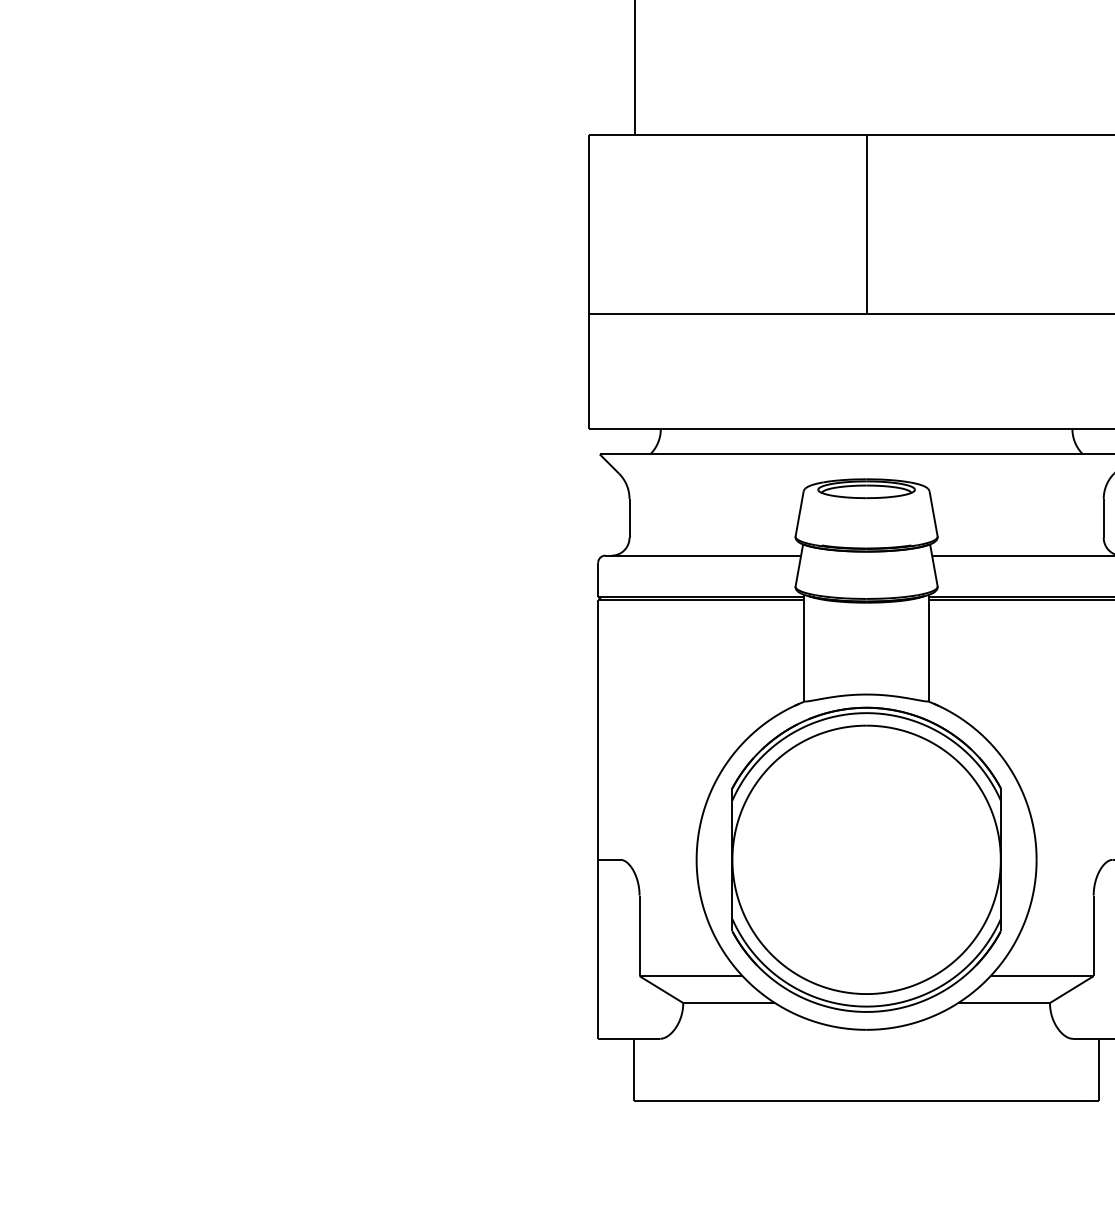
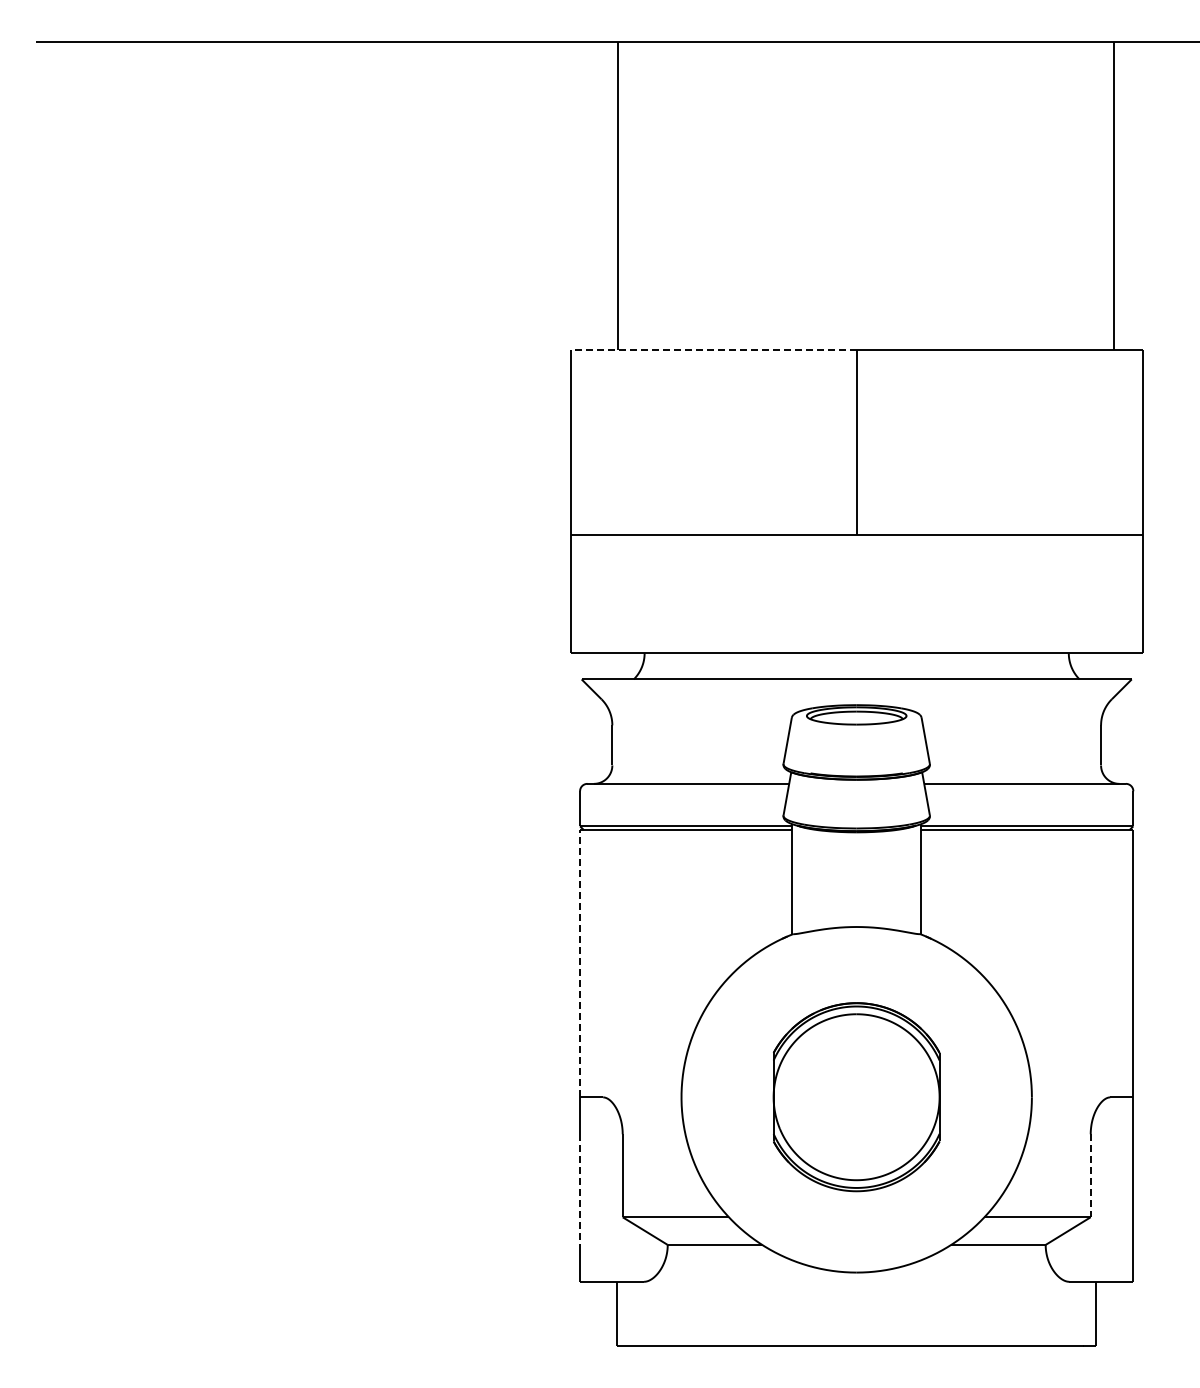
line: (727, 135) -> (713, 350), solid -> dashed
line: (598, 729) -> (580, 963), solid -> dashed
part: (866, 859) -> (856, 1096), size x0.6
line: (1093, 936) -> (1090, 1176), solid -> dashed
line: (598, 950) -> (580, 1190), solid -> dashed

